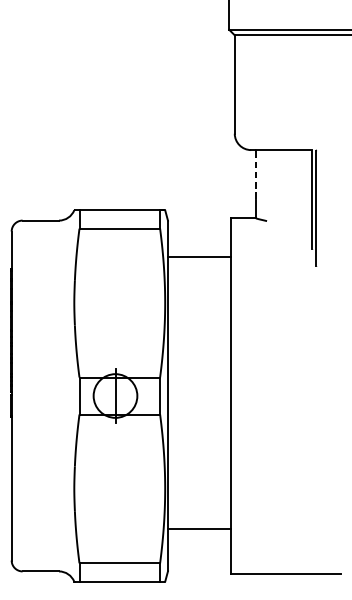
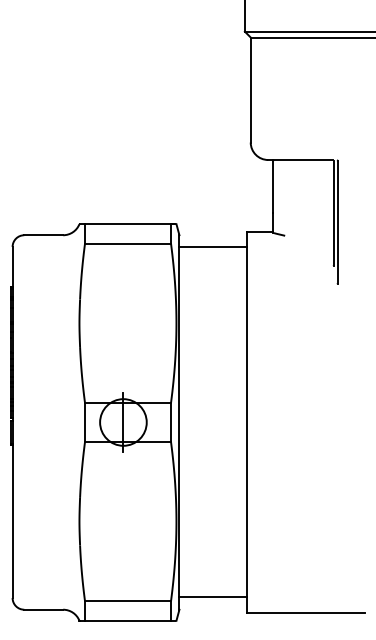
line: (256, 175) -> (273, 187), dashed -> solid
line: (198, 257) -> (212, 247), moved
line: (198, 529) -> (212, 597), moved

